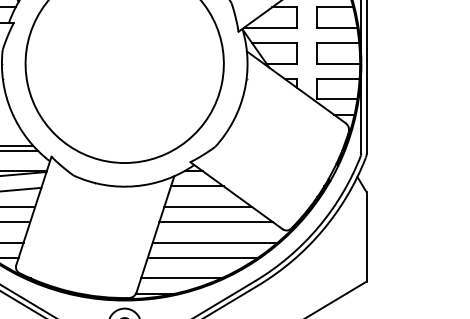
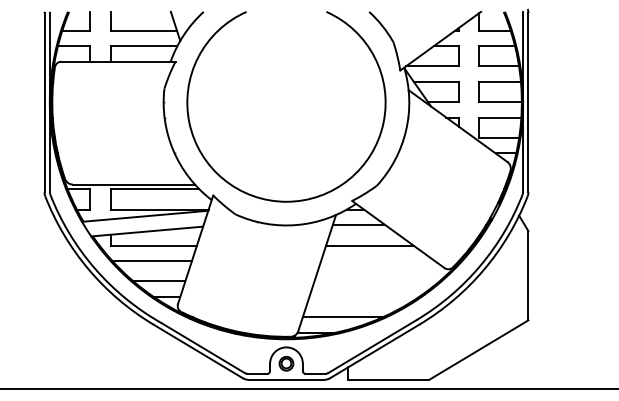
line: (215, 221) -> (377, 260), removed
line: (214, 242) -> (376, 281), removed
line: (202, 257) -> (364, 296), removed

